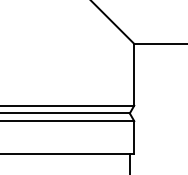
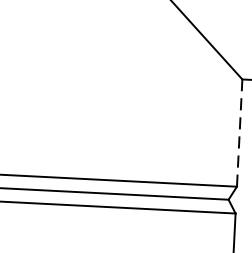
line: (134, 74) -> (240, 132), solid -> dashed

